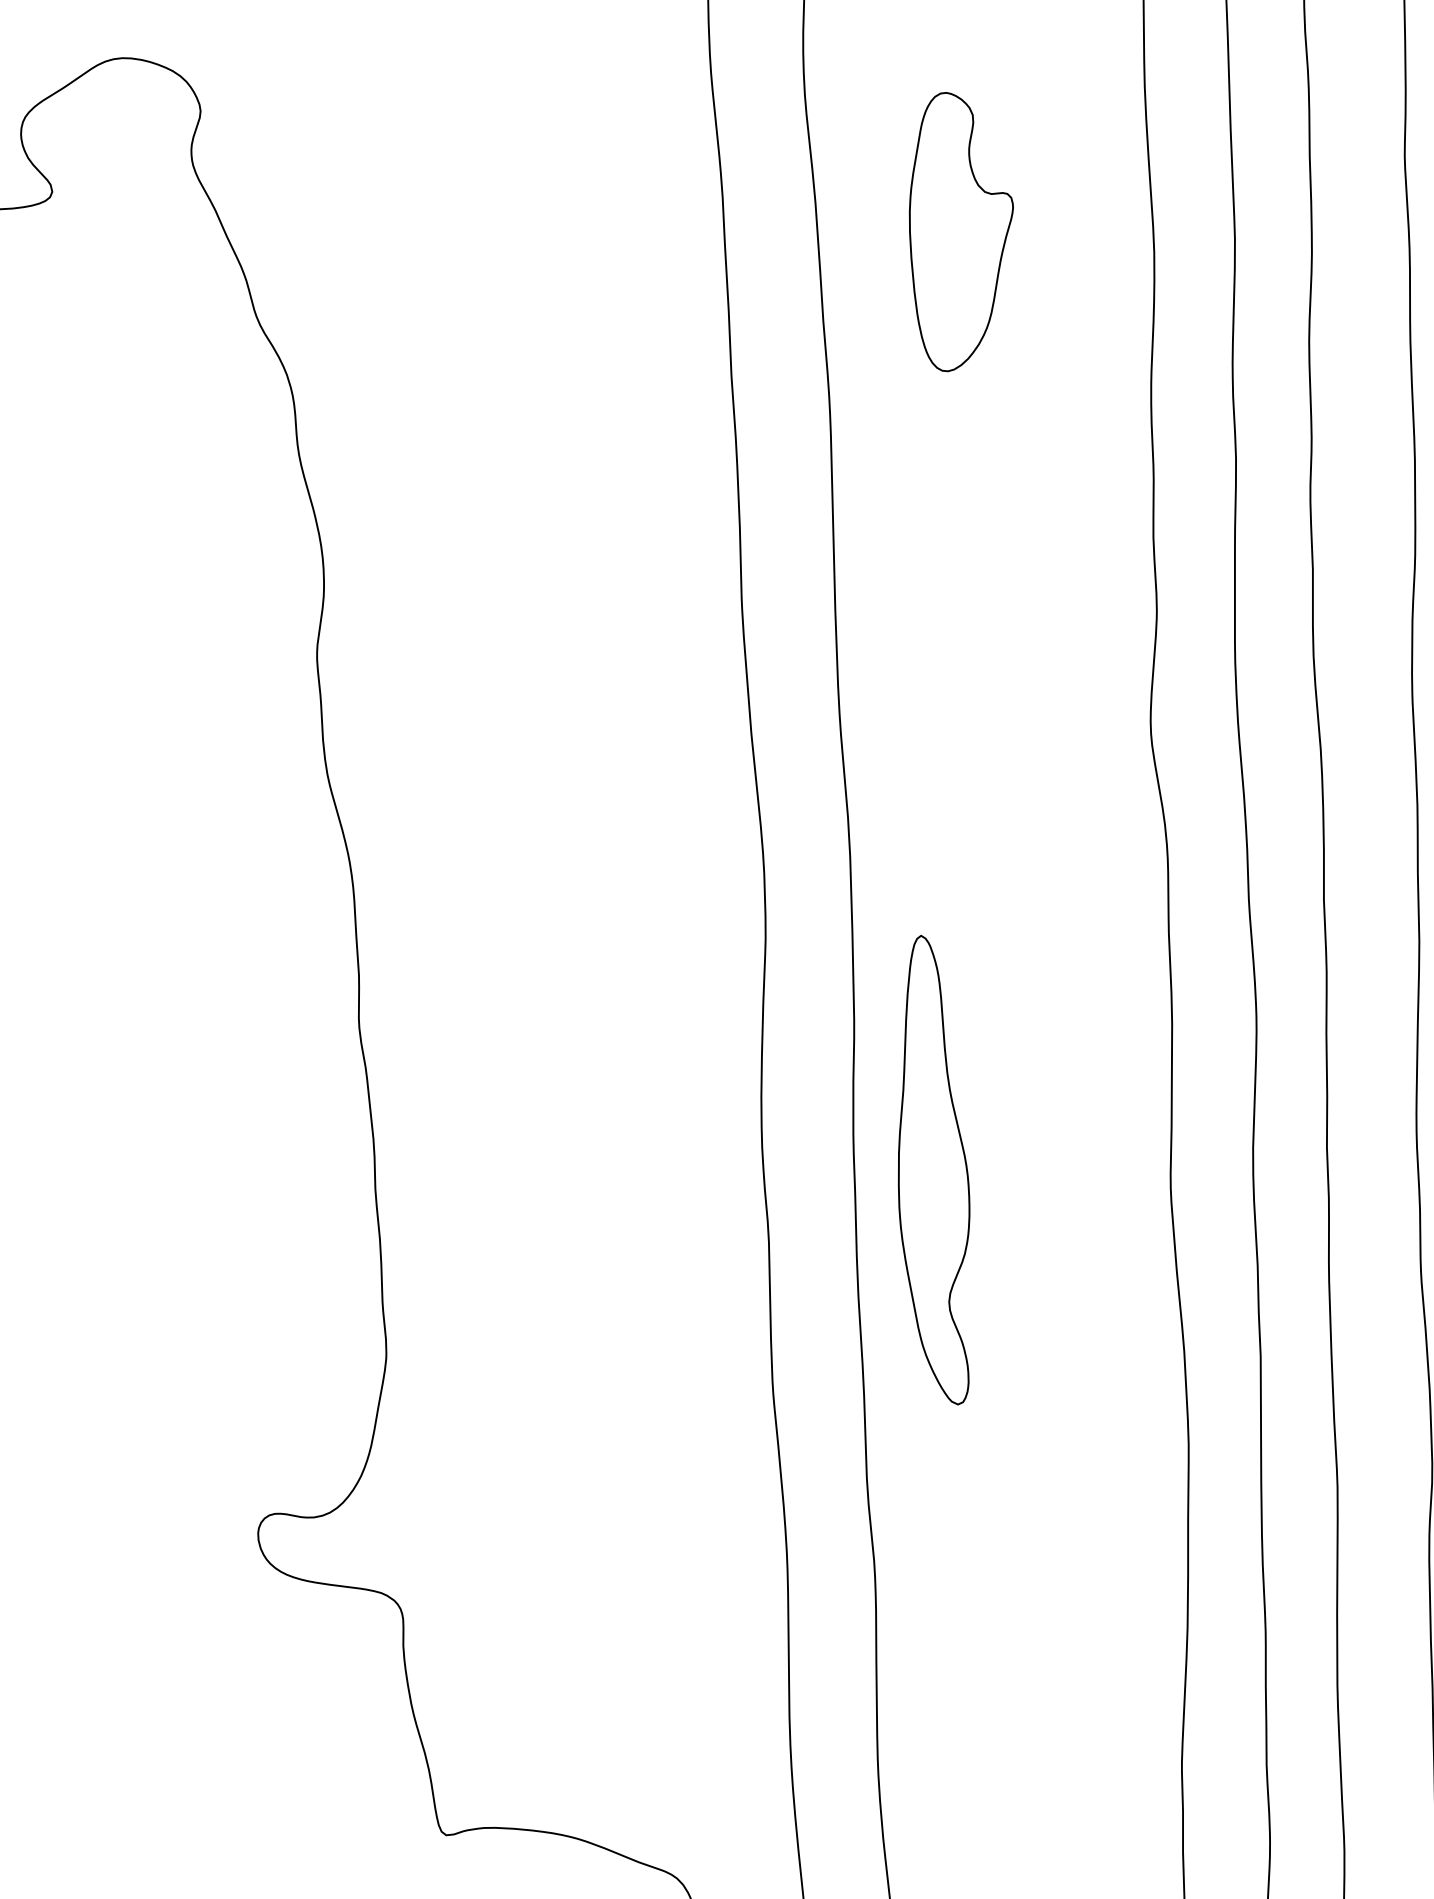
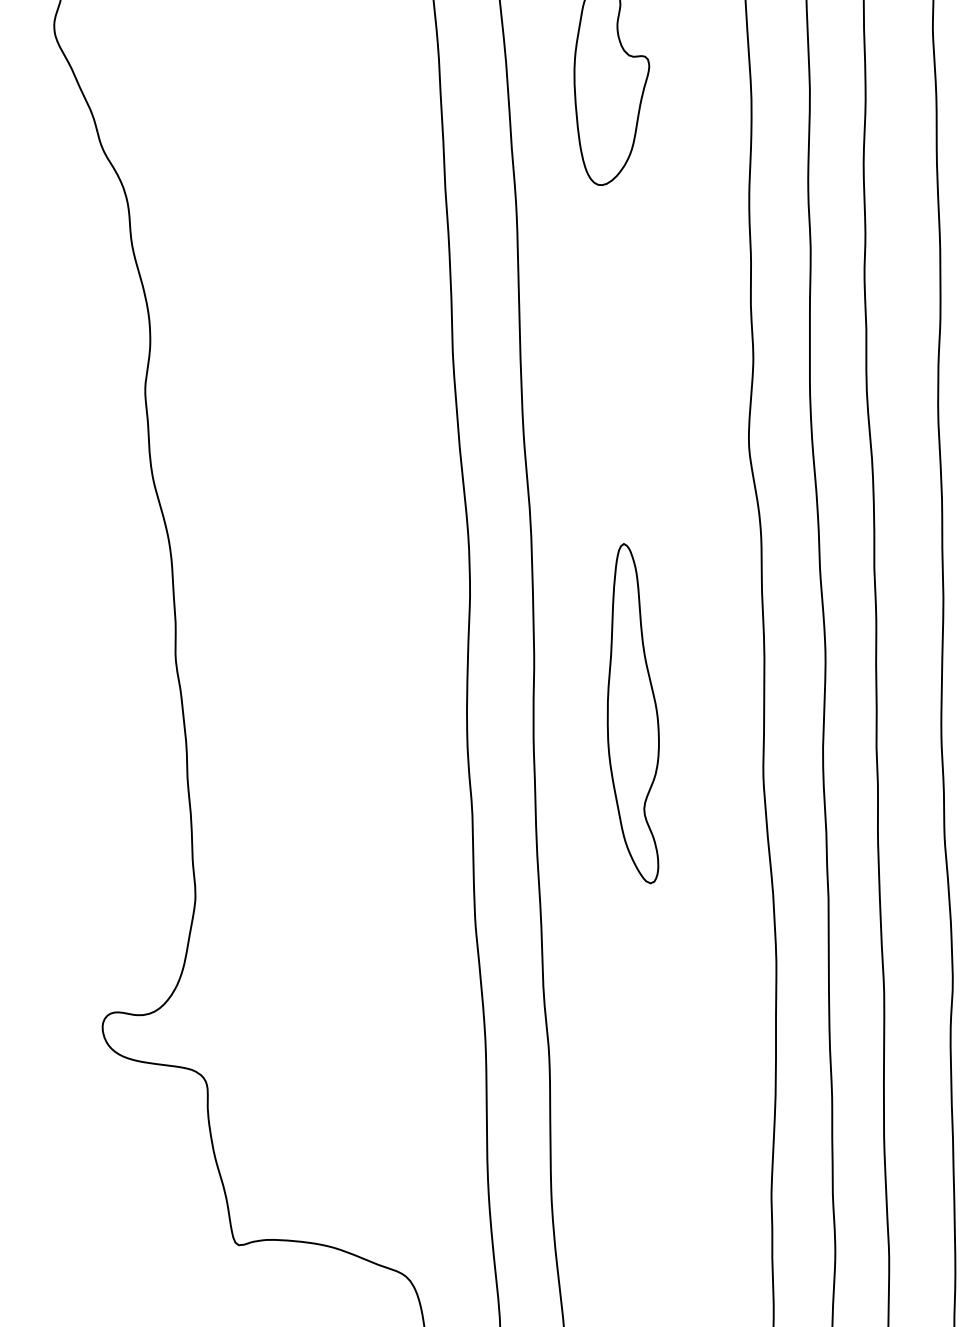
part: (933, 1169) -> (632, 713), moved

